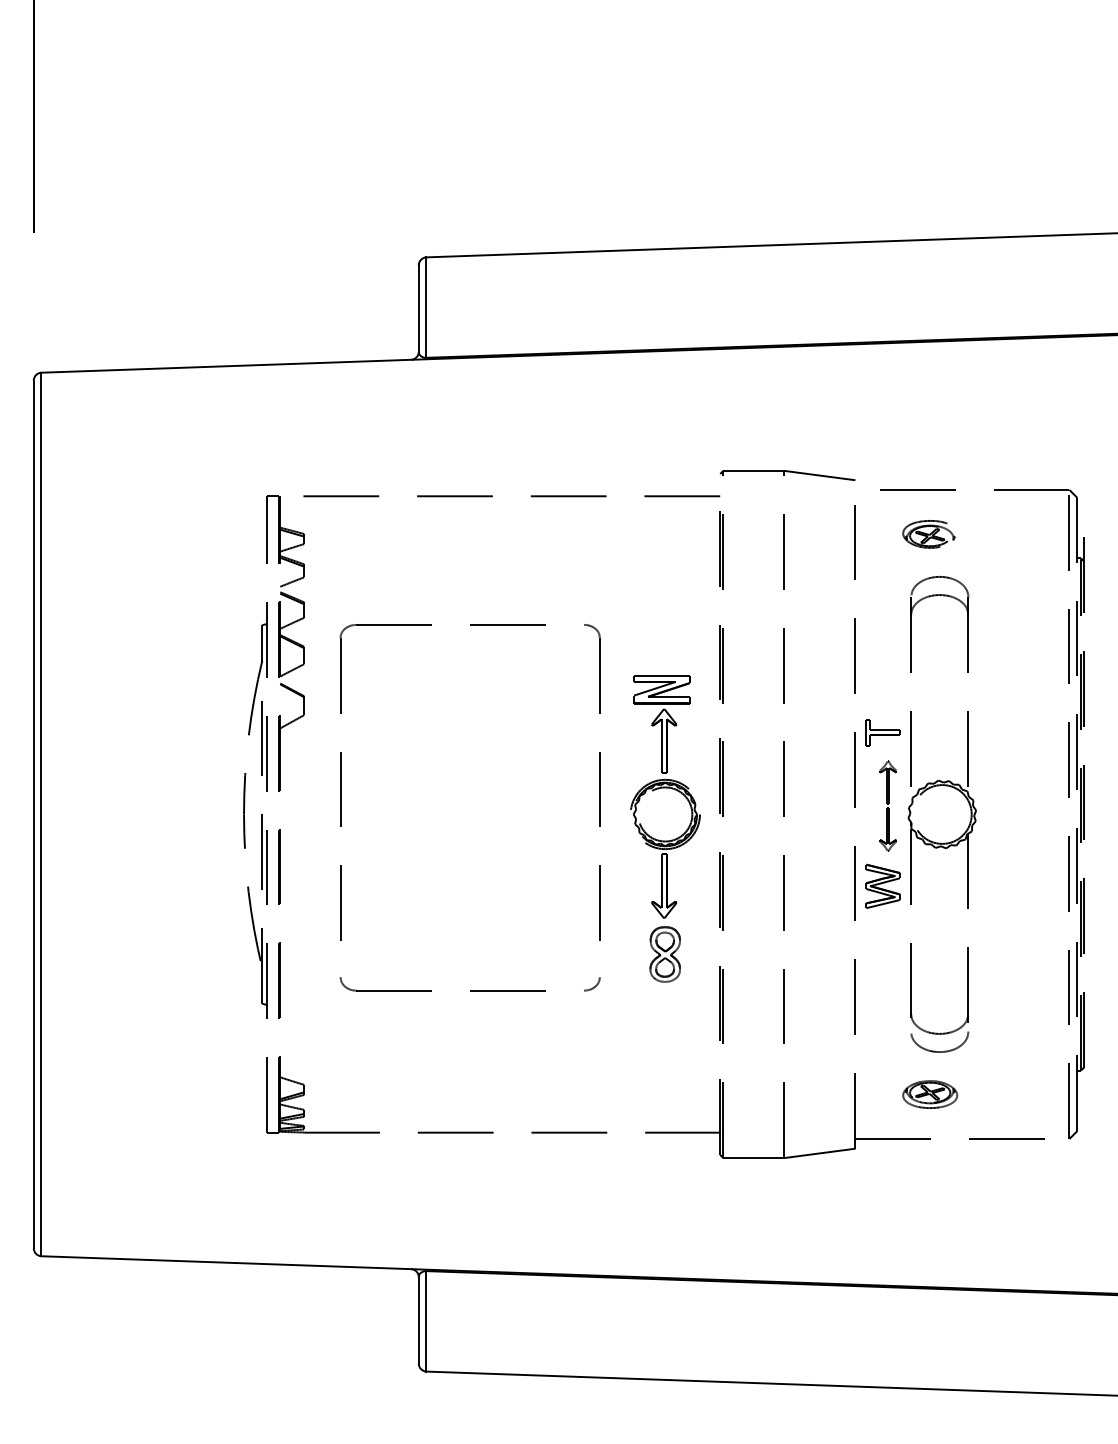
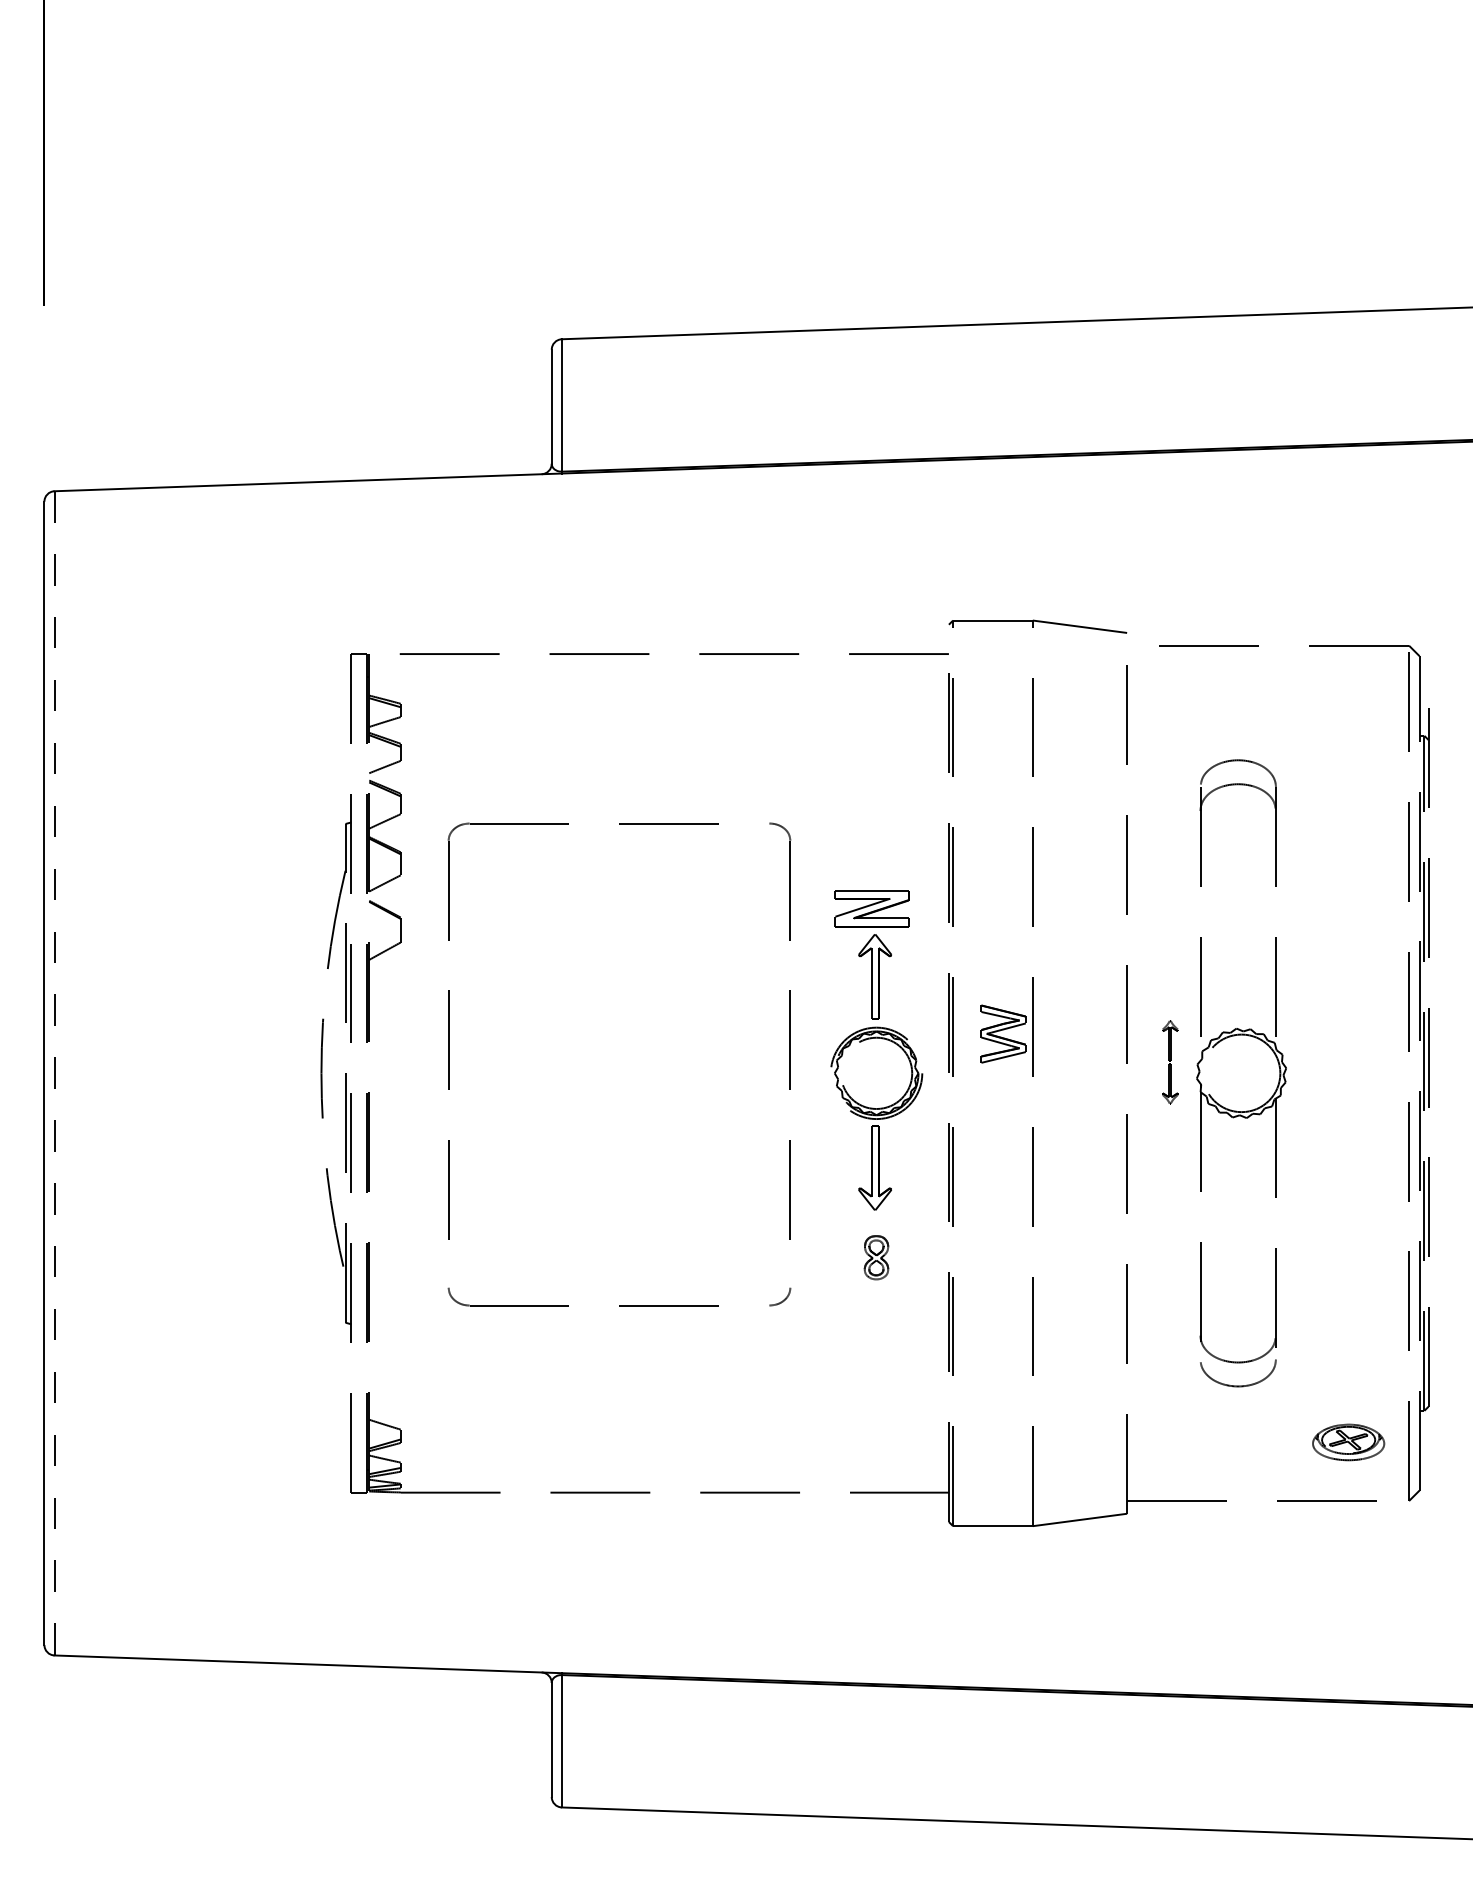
part: (929, 533) -> (1224, 703), removed
part: (883, 732) -> (1163, 965), removed
part: (888, 805) -> (1170, 1061), size x0.7
line: (41, 814) -> (54, 1073), solid -> dashed
part: (883, 885) -> (1003, 1033), moved
part: (665, 954) -> (876, 1257), size x0.6
part: (930, 1094) -> (1348, 1442), moved

